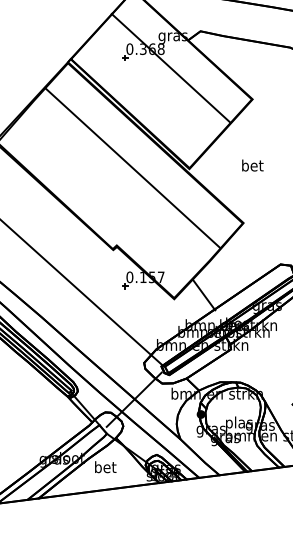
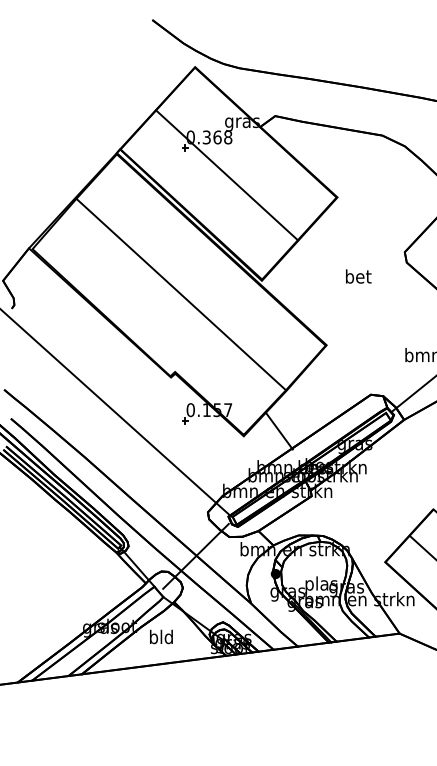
line: (170, 68) -> (226, 175), moved
text: (252, 165) -> (358, 276), moved
line: (133, 168) -> (181, 294), moved
text: (105, 466) -> (161, 636), bet -> bld

